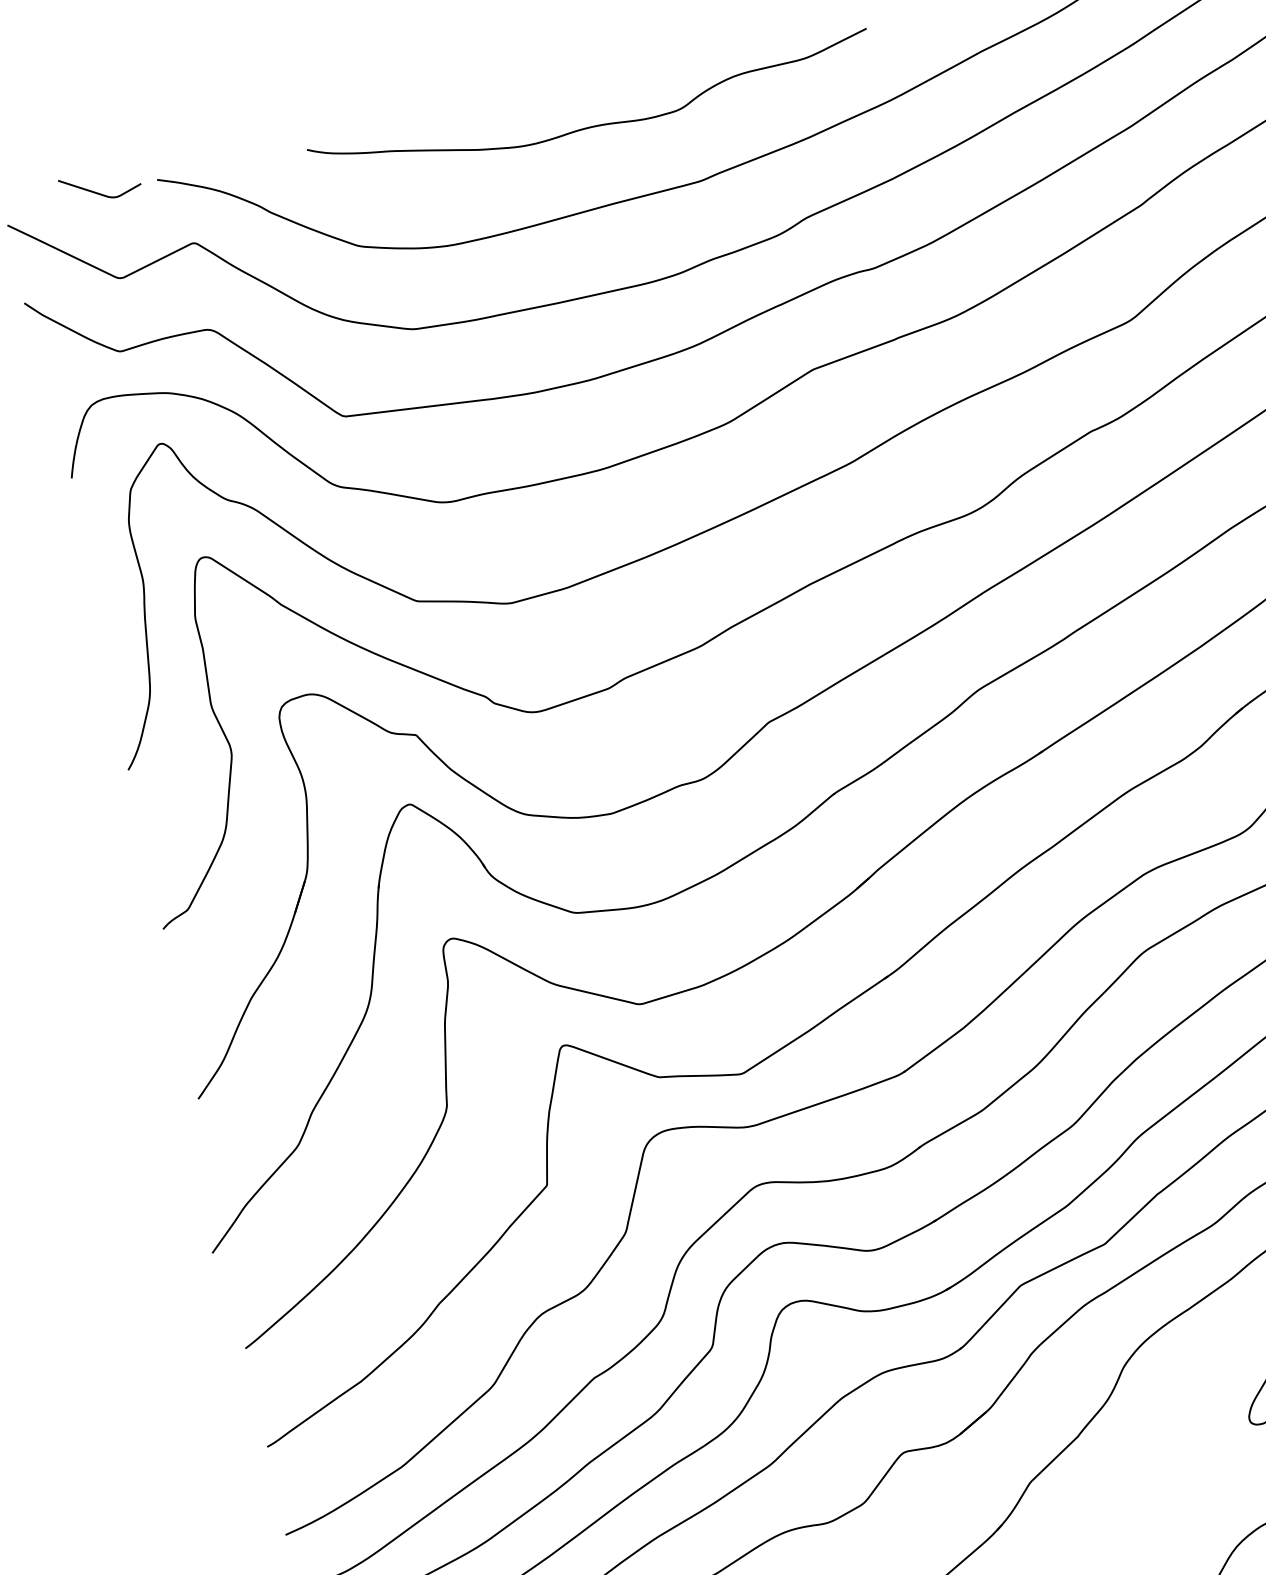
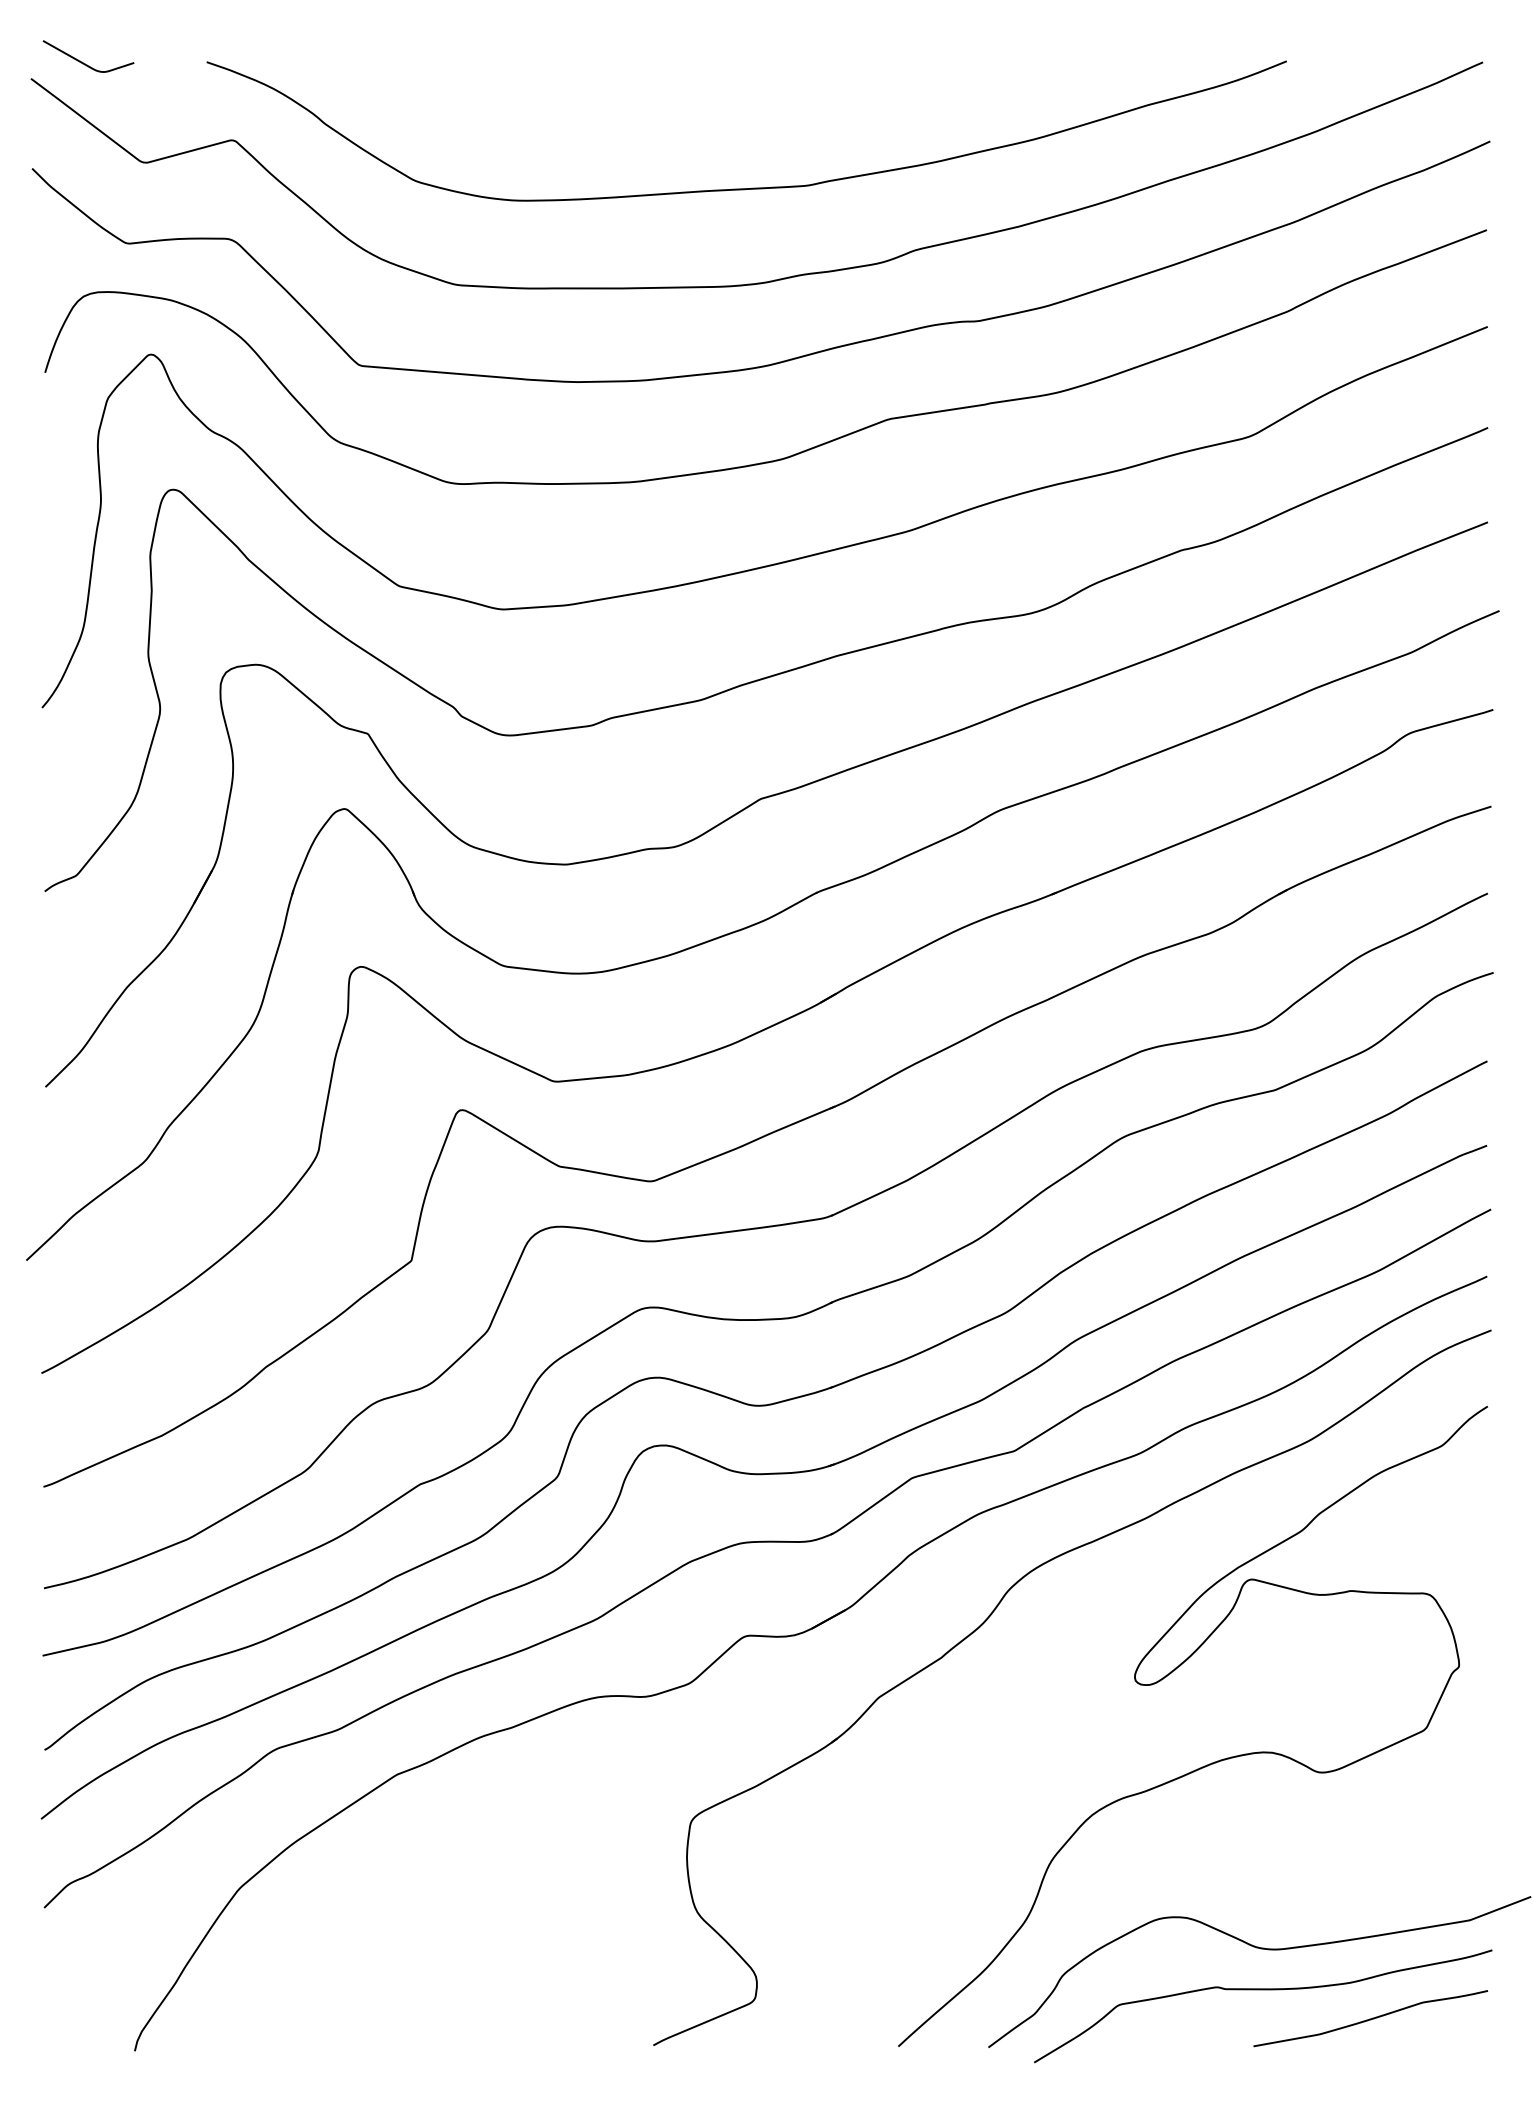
curve: (593, 125) -> (701, 100), removed
curve: (98, 192) -> (85, 63), moved

